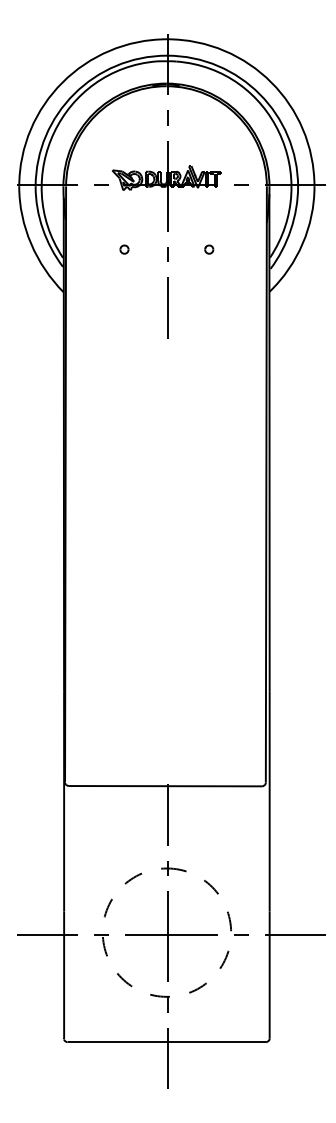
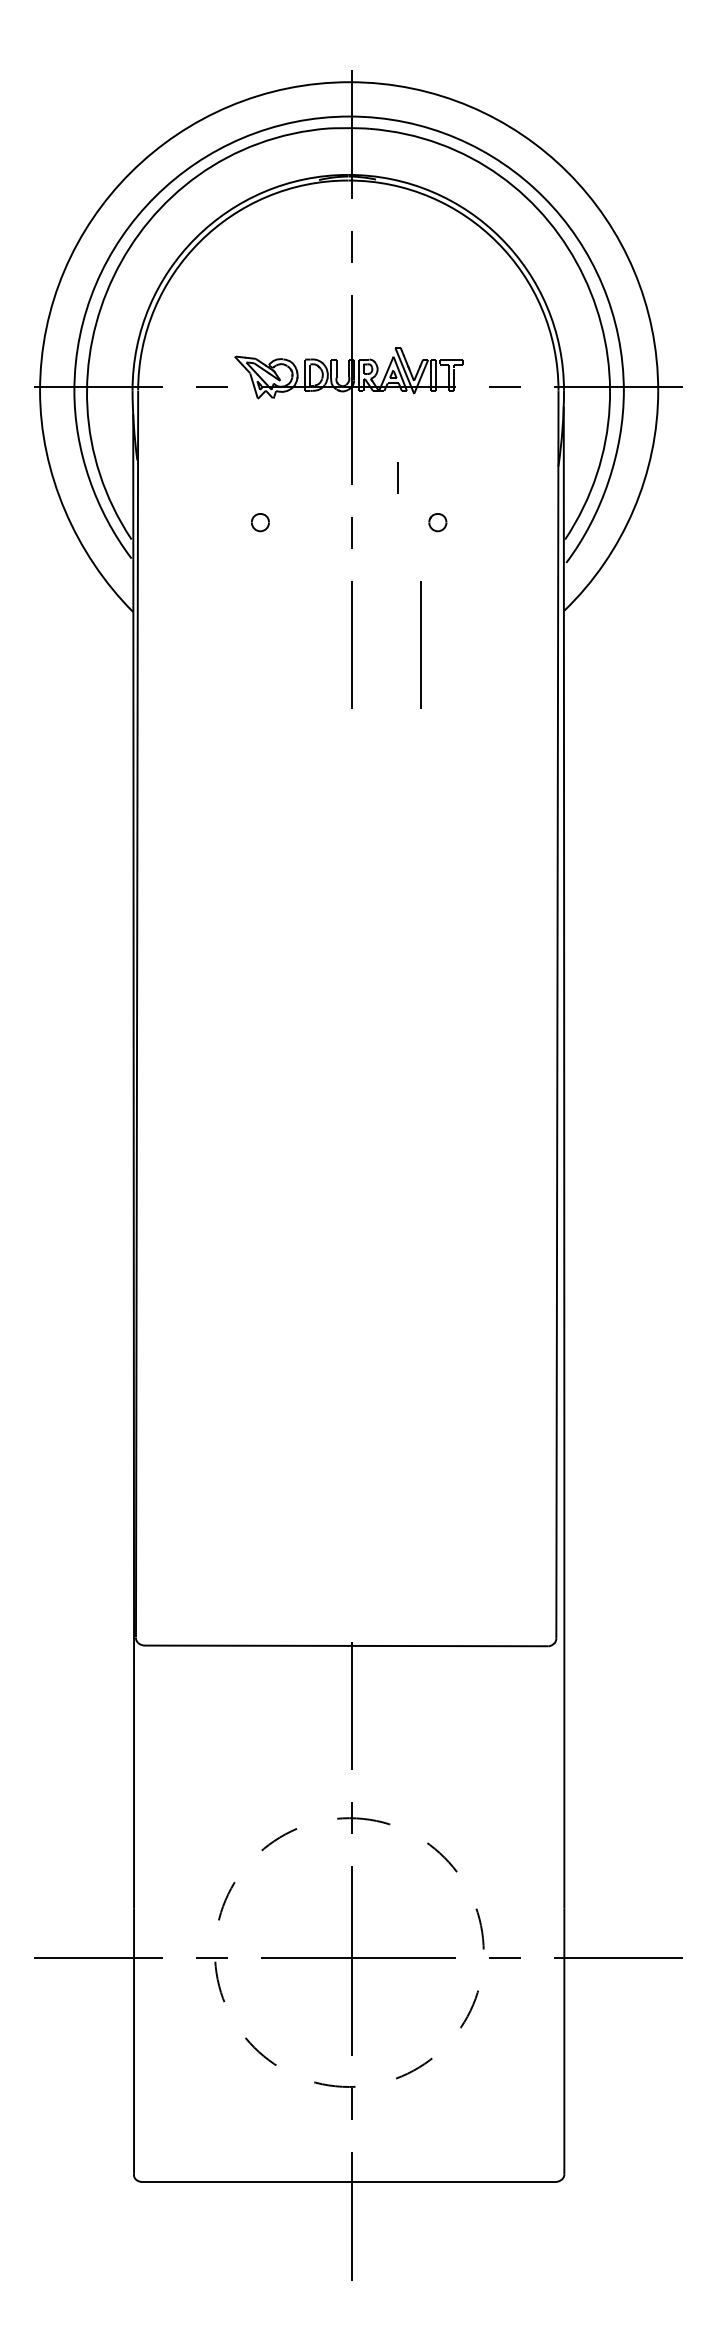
line: (189, 228) -> (396, 478), added
line: (200, 307) -> (419, 643), added

